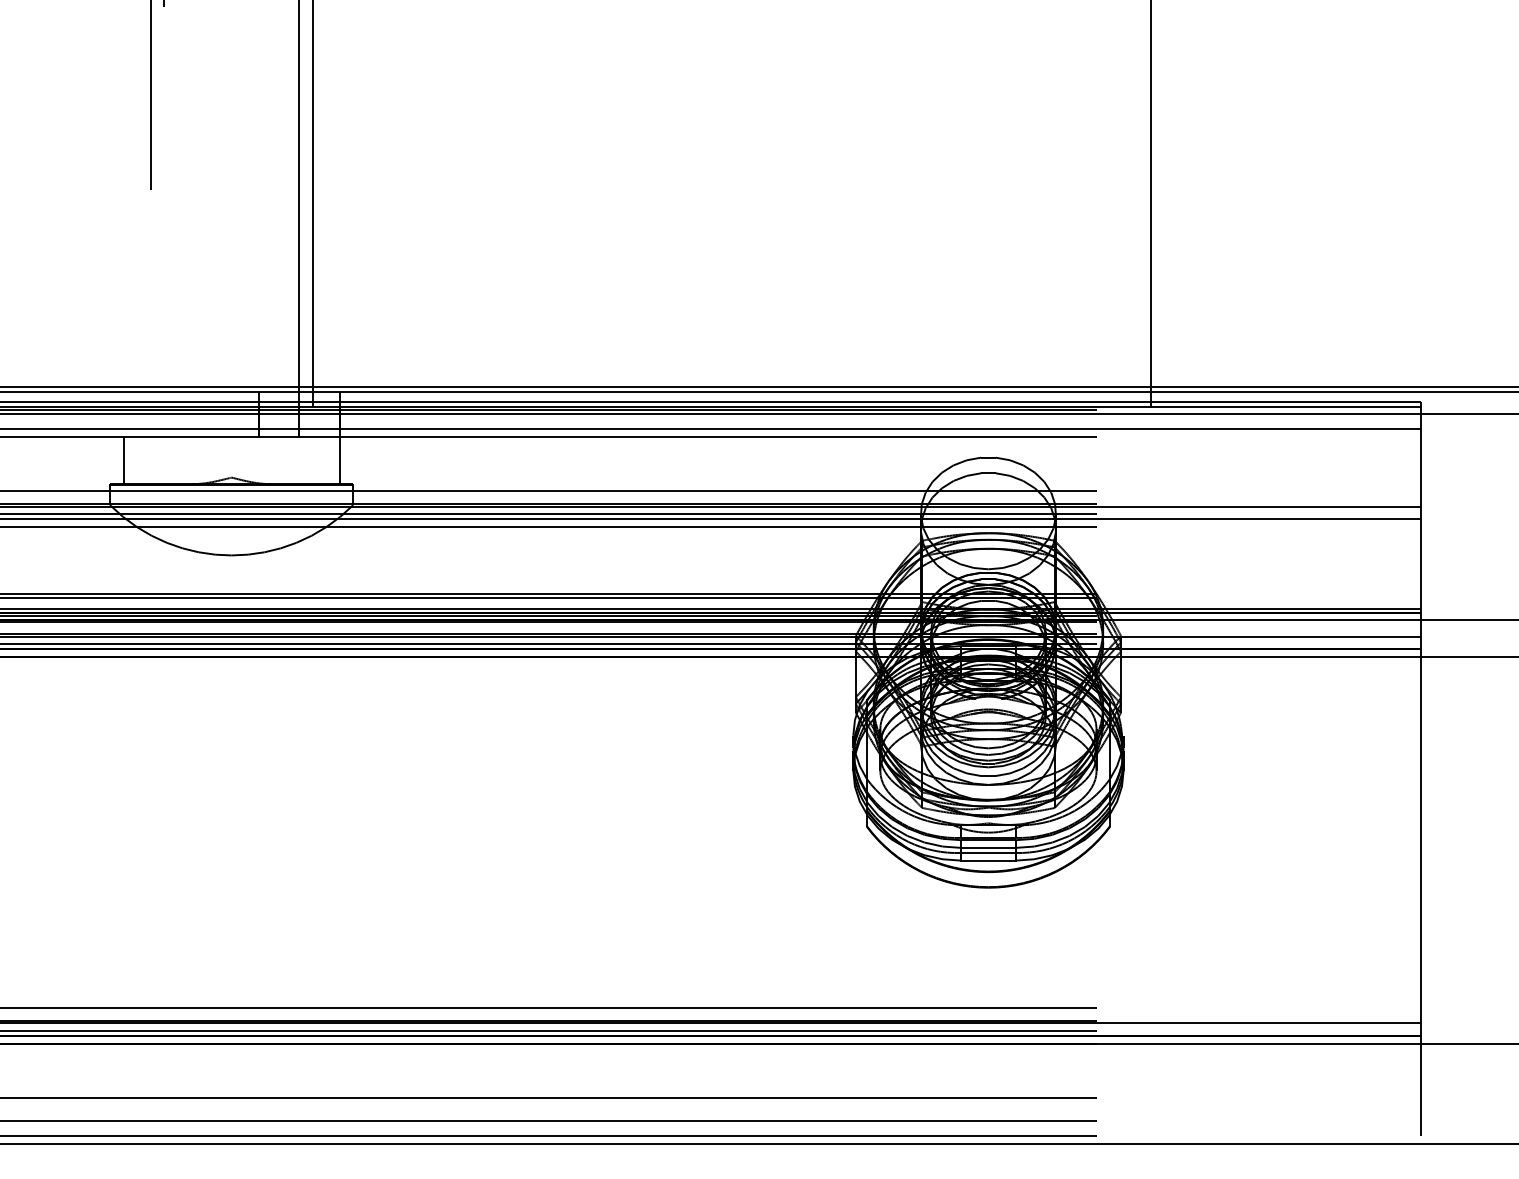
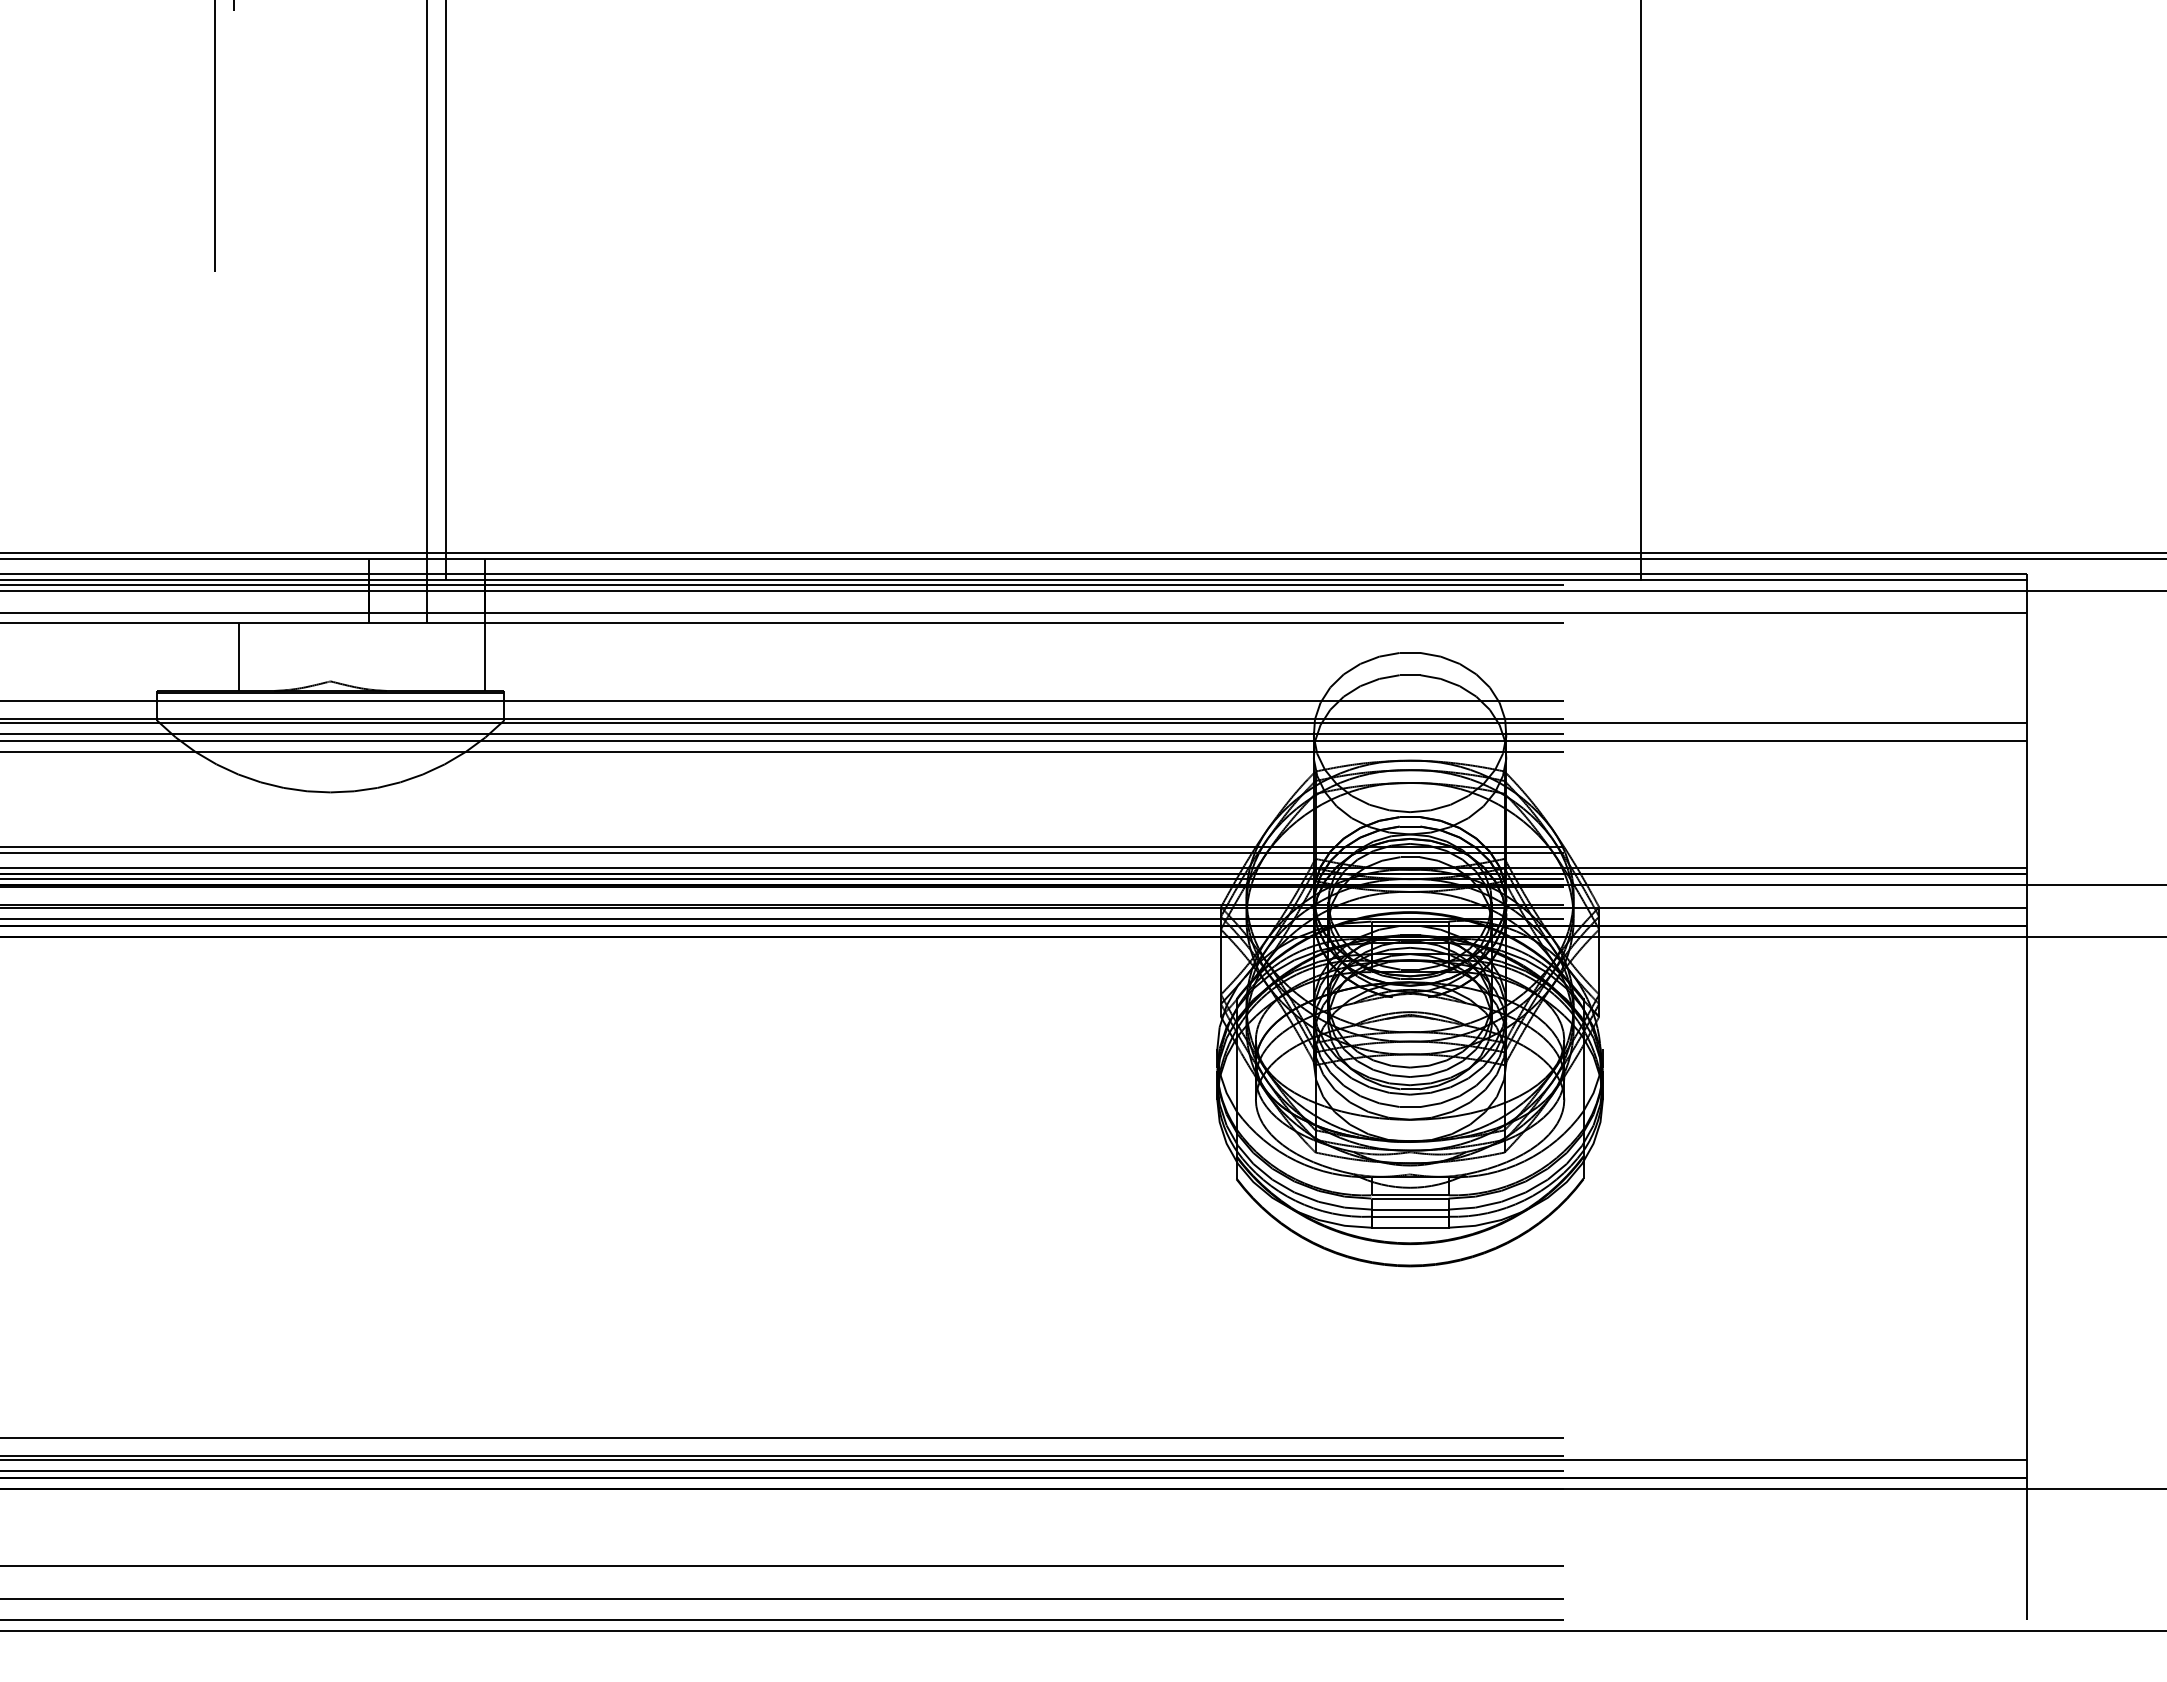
line: (123, 460) -> (239, 656), moved

